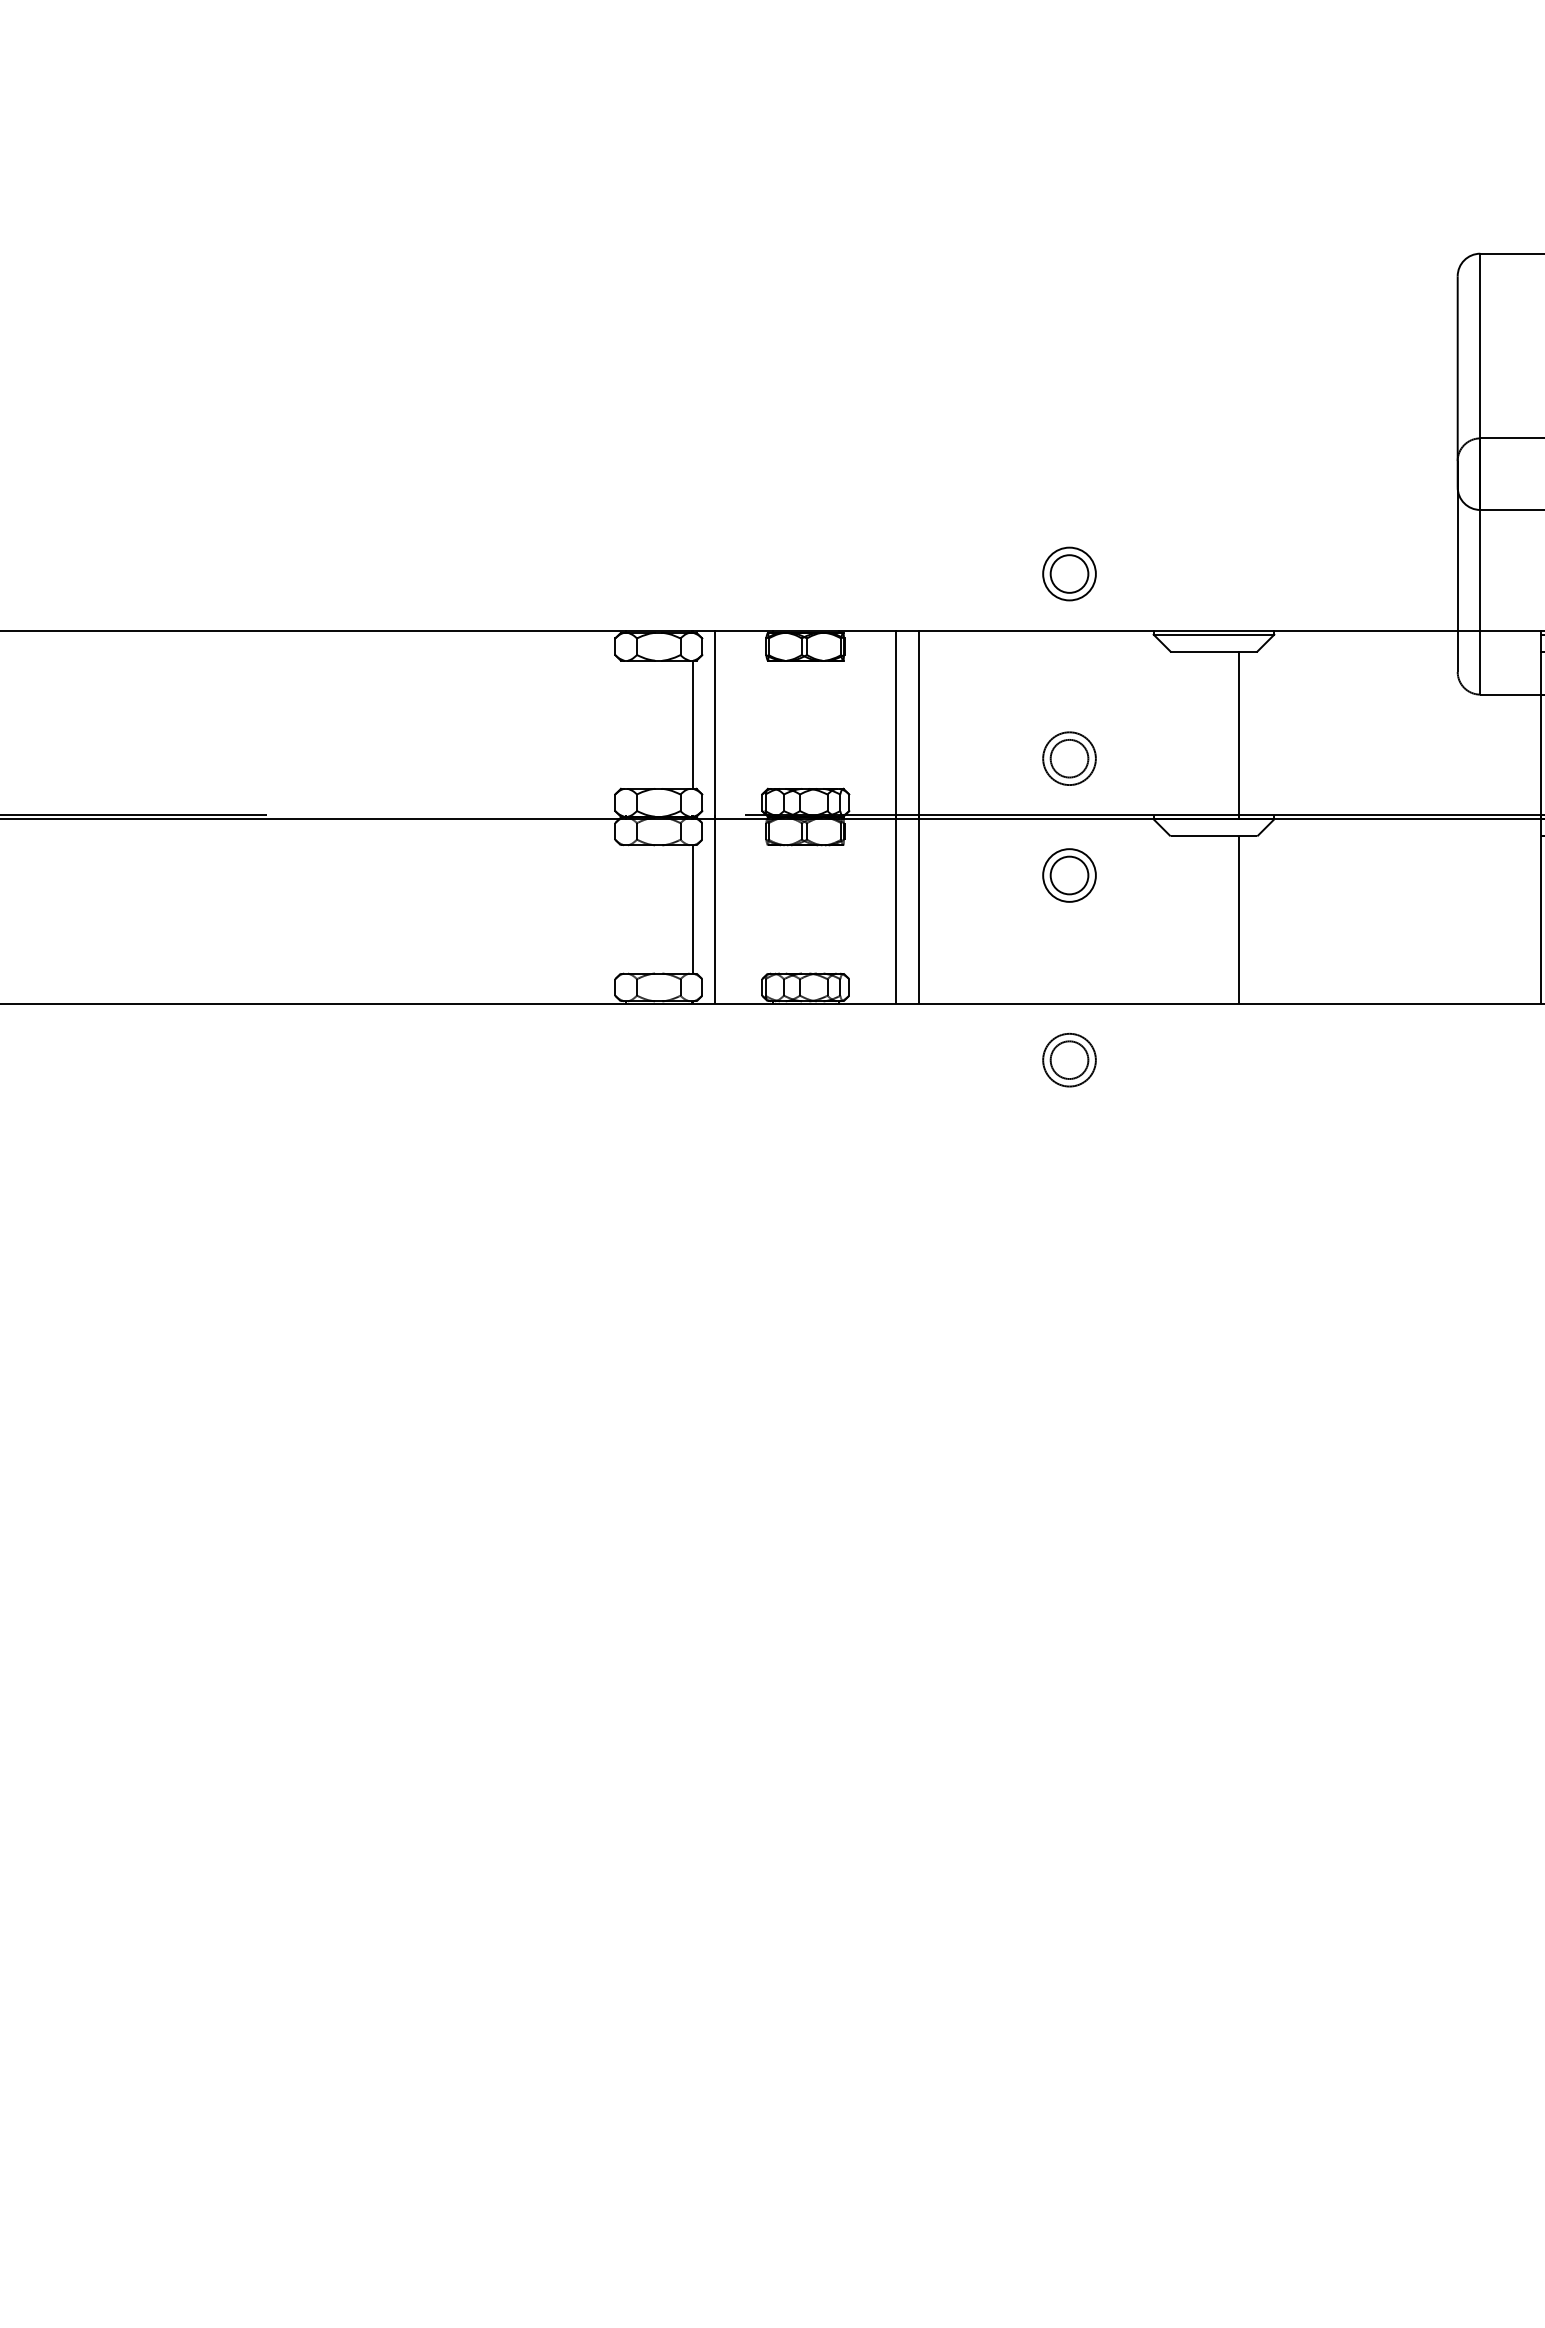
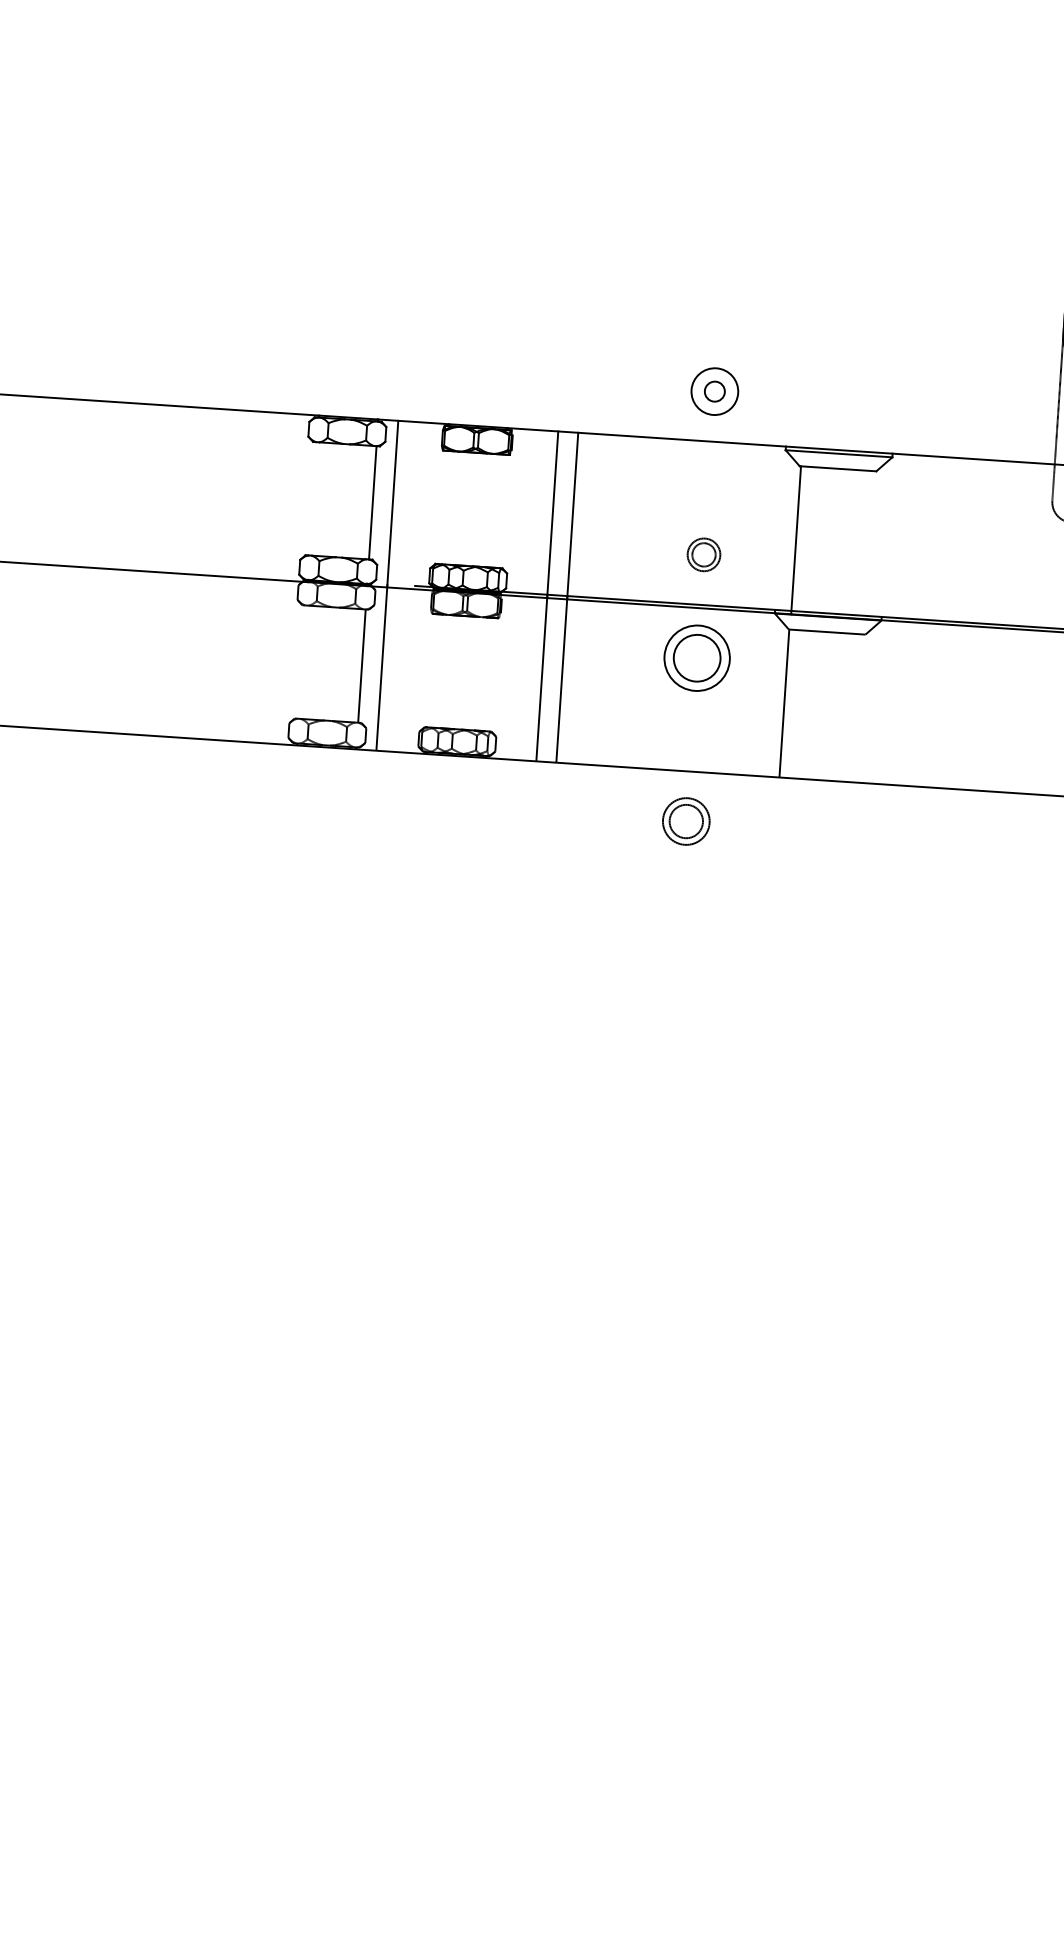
circle: (1069, 573) -> (714, 391), size x0.6
line: (1239, 735) -> (796, 540), moved
part: (1069, 758) -> (704, 554), size x0.7
part: (1069, 875) -> (697, 658), size x1.4
line: (1239, 919) -> (784, 703), moved

